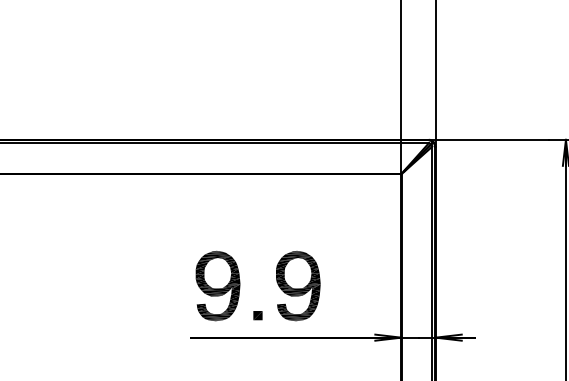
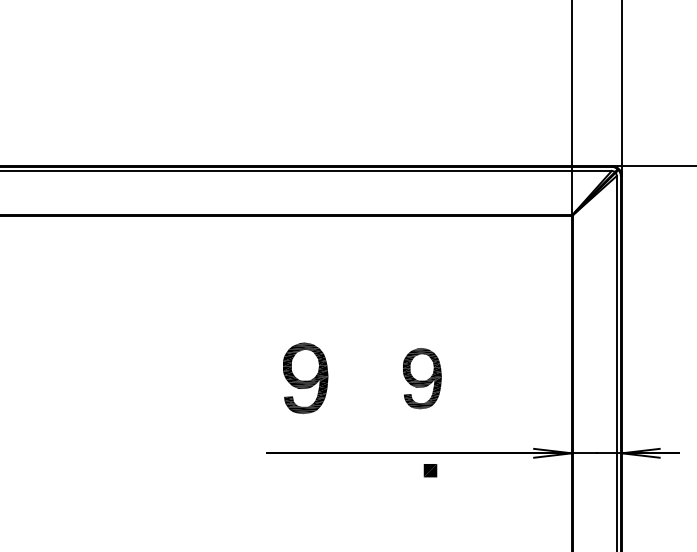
part: (217, 285) -> (304, 377), size x0.7
part: (298, 286) -> (422, 378), size x0.6
part: (257, 315) -> (429, 470), moved

